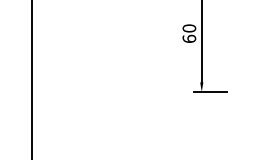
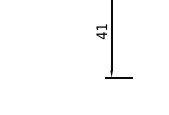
text: (189, 33) -> (101, 31), 60 -> 41

